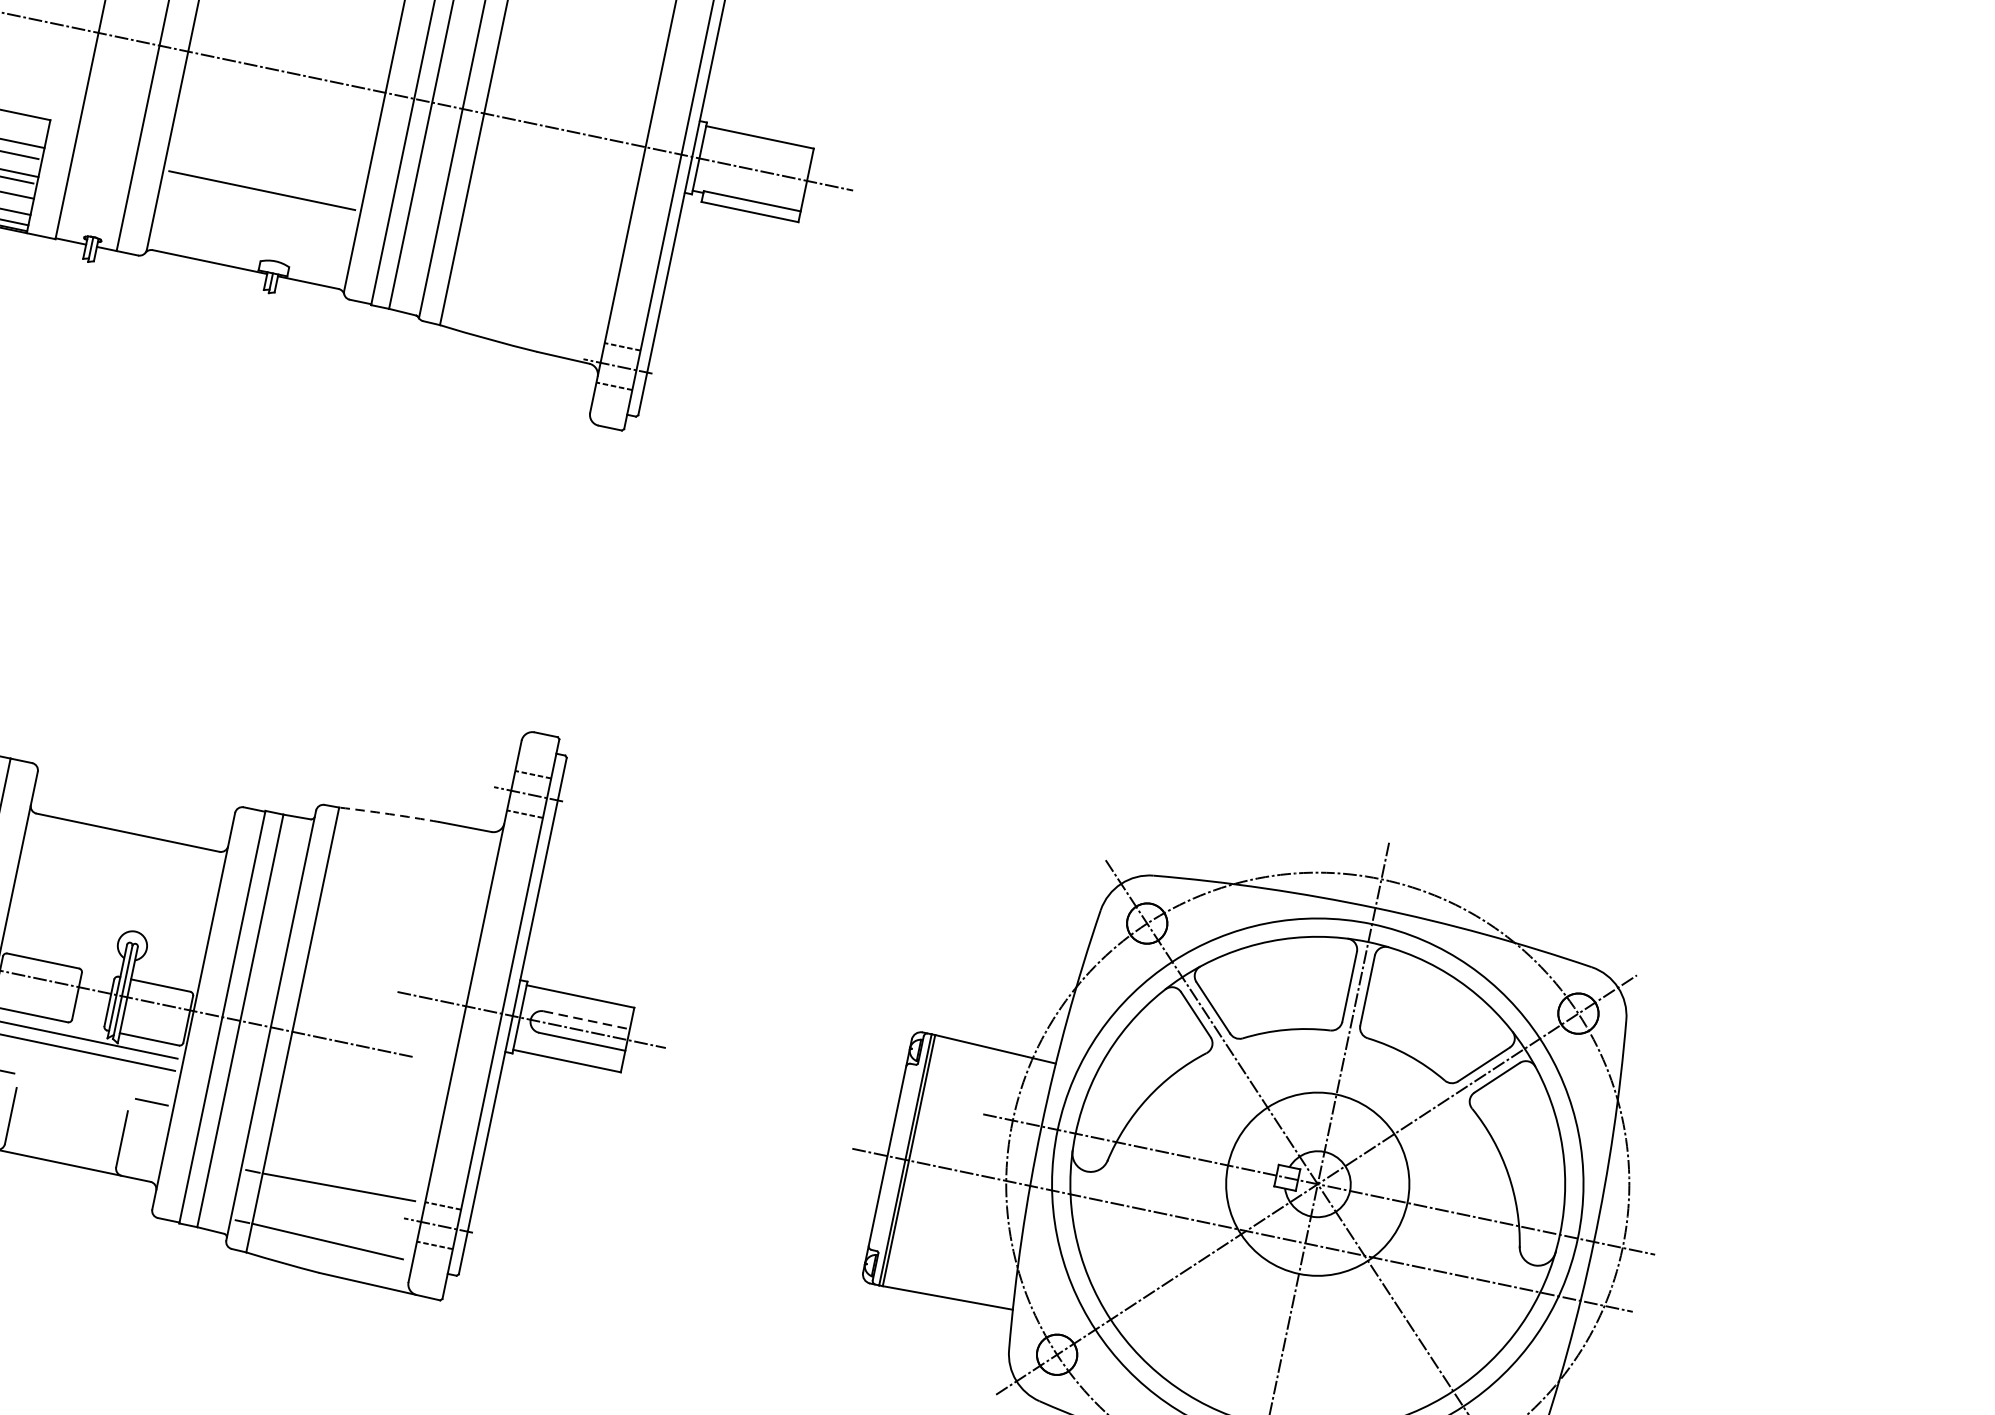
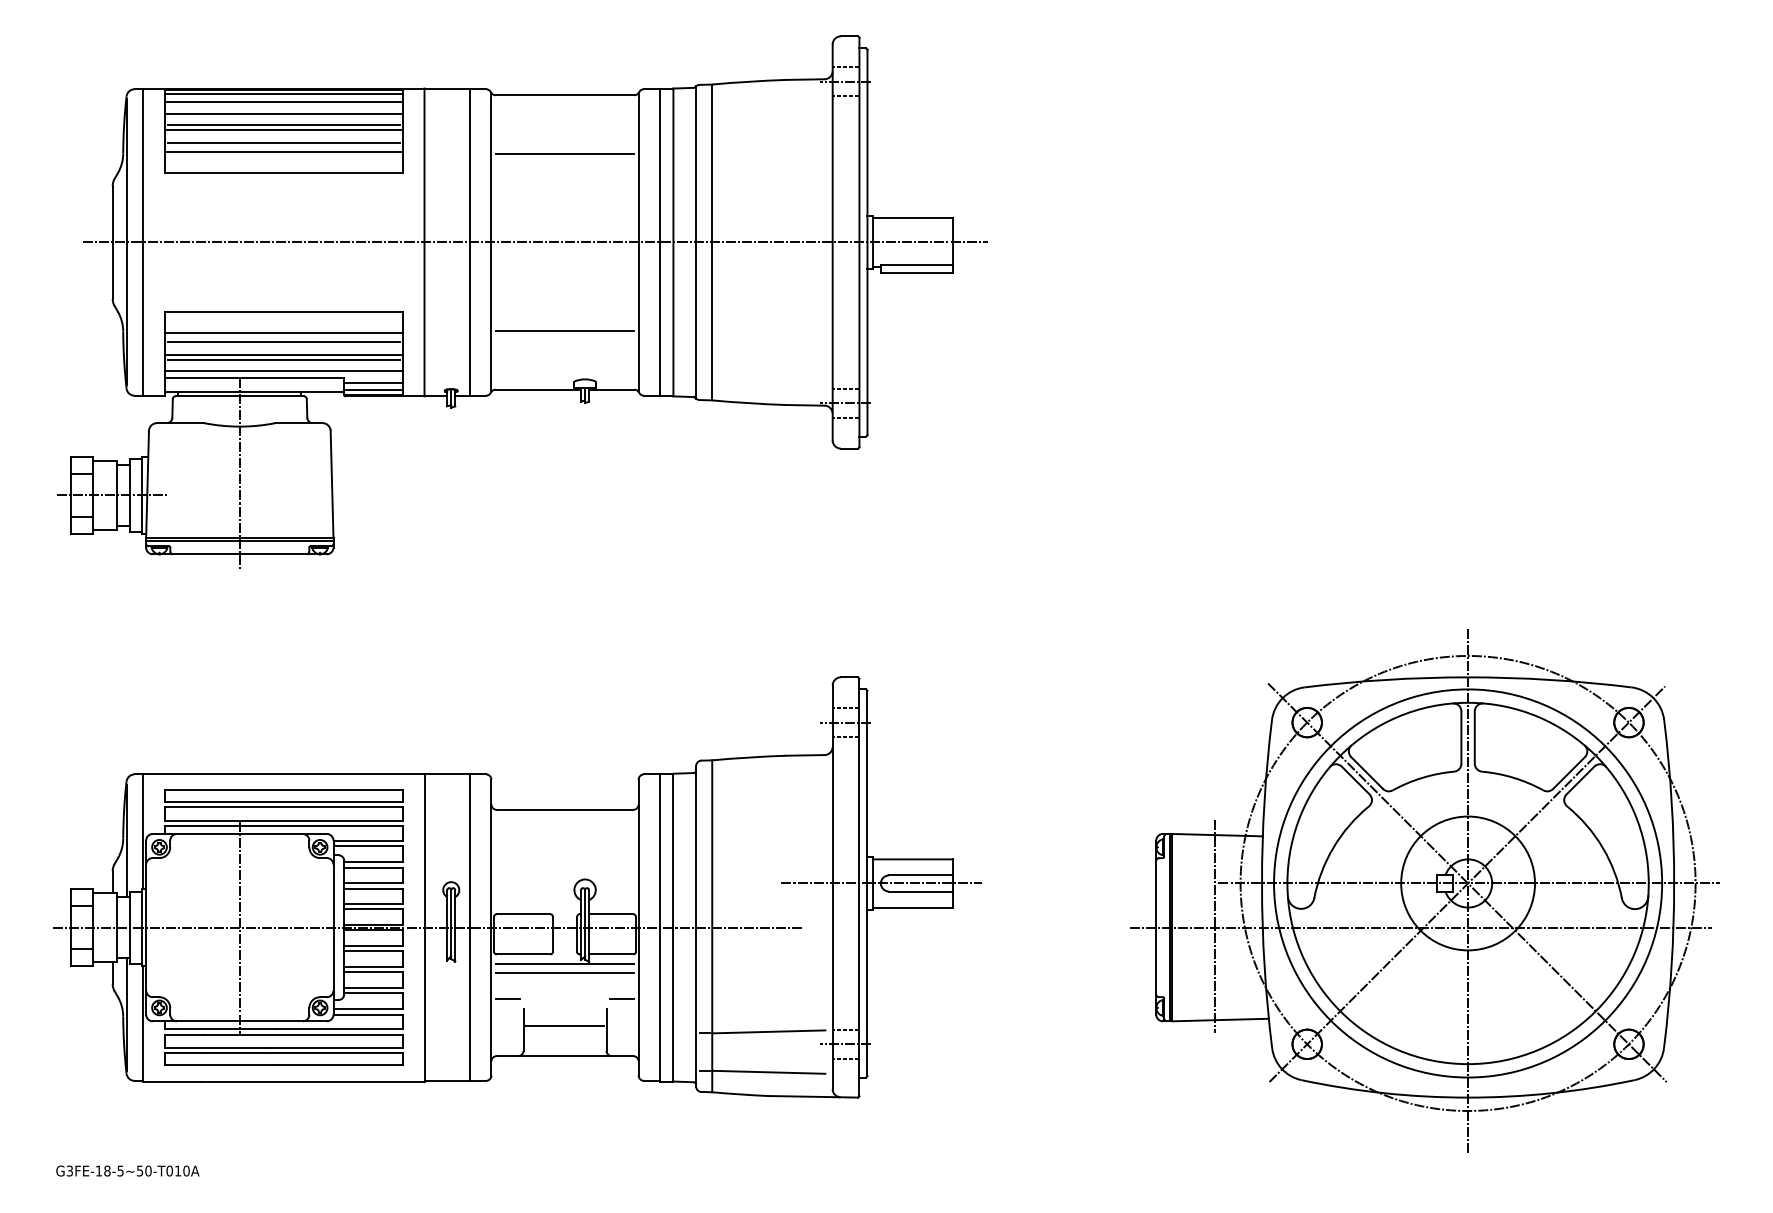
arc: (389, 814) -> (749, 757), dashed -> solid
line: (587, 1020) -> (921, 875), dashed -> solid
line: (66, 1122) -> (564, 1026), added
line: (967, 1171) -> (1215, 926), added

